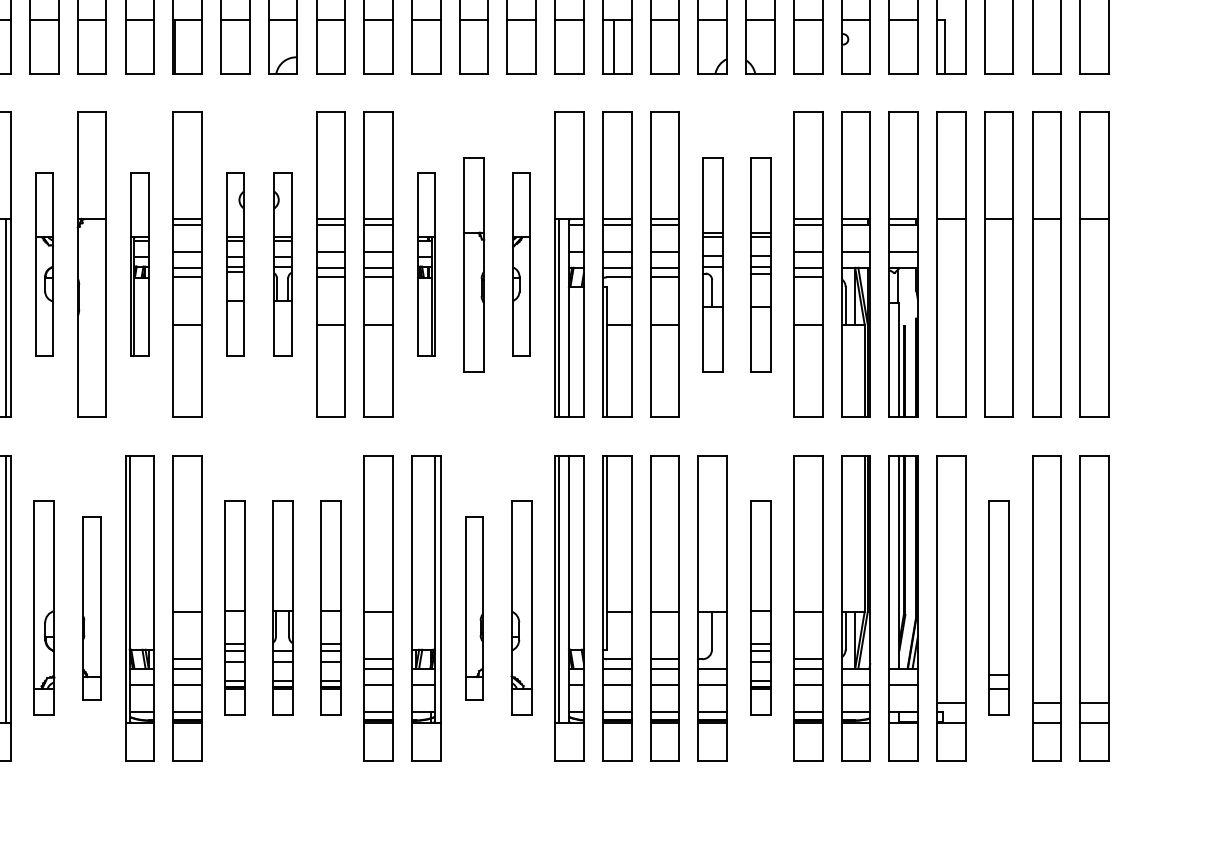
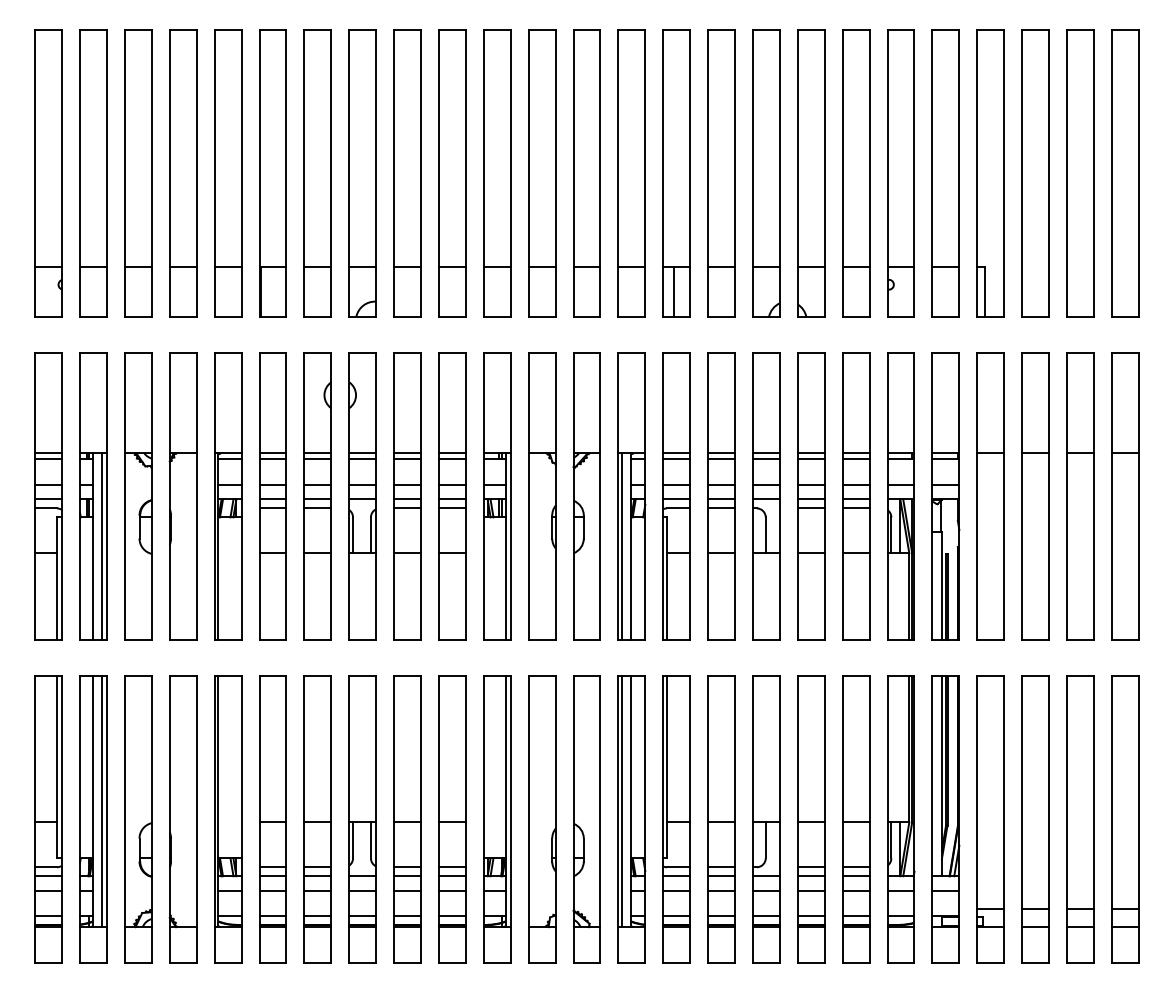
part: (44, 264) -> (138, 496), size x1.67
part: (140, 264) -> (228, 496), size x1.67
part: (235, 264) -> (317, 496), size x1.67
part: (282, 264) -> (362, 496), size x1.67
part: (426, 264) -> (497, 496), size x1.67
part: (474, 264) -> (542, 496), size x1.43
part: (521, 264) -> (586, 496), size x1.67
part: (712, 264) -> (766, 496), size x1.43
part: (760, 264) -> (811, 496), size x1.43
part: (44, 608) -> (138, 819), size x1.43
part: (91, 608) -> (182, 819), size x1.67
part: (235, 608) -> (317, 819), size x1.43
part: (282, 608) -> (362, 819), size x1.43
part: (330, 608) -> (407, 819), size x1.43
part: (474, 608) -> (542, 819), size x1.67
part: (521, 608) -> (586, 819), size x1.43
part: (760, 608) -> (811, 819), size x1.43
part: (999, 608) -> (1035, 819), size x1.43

